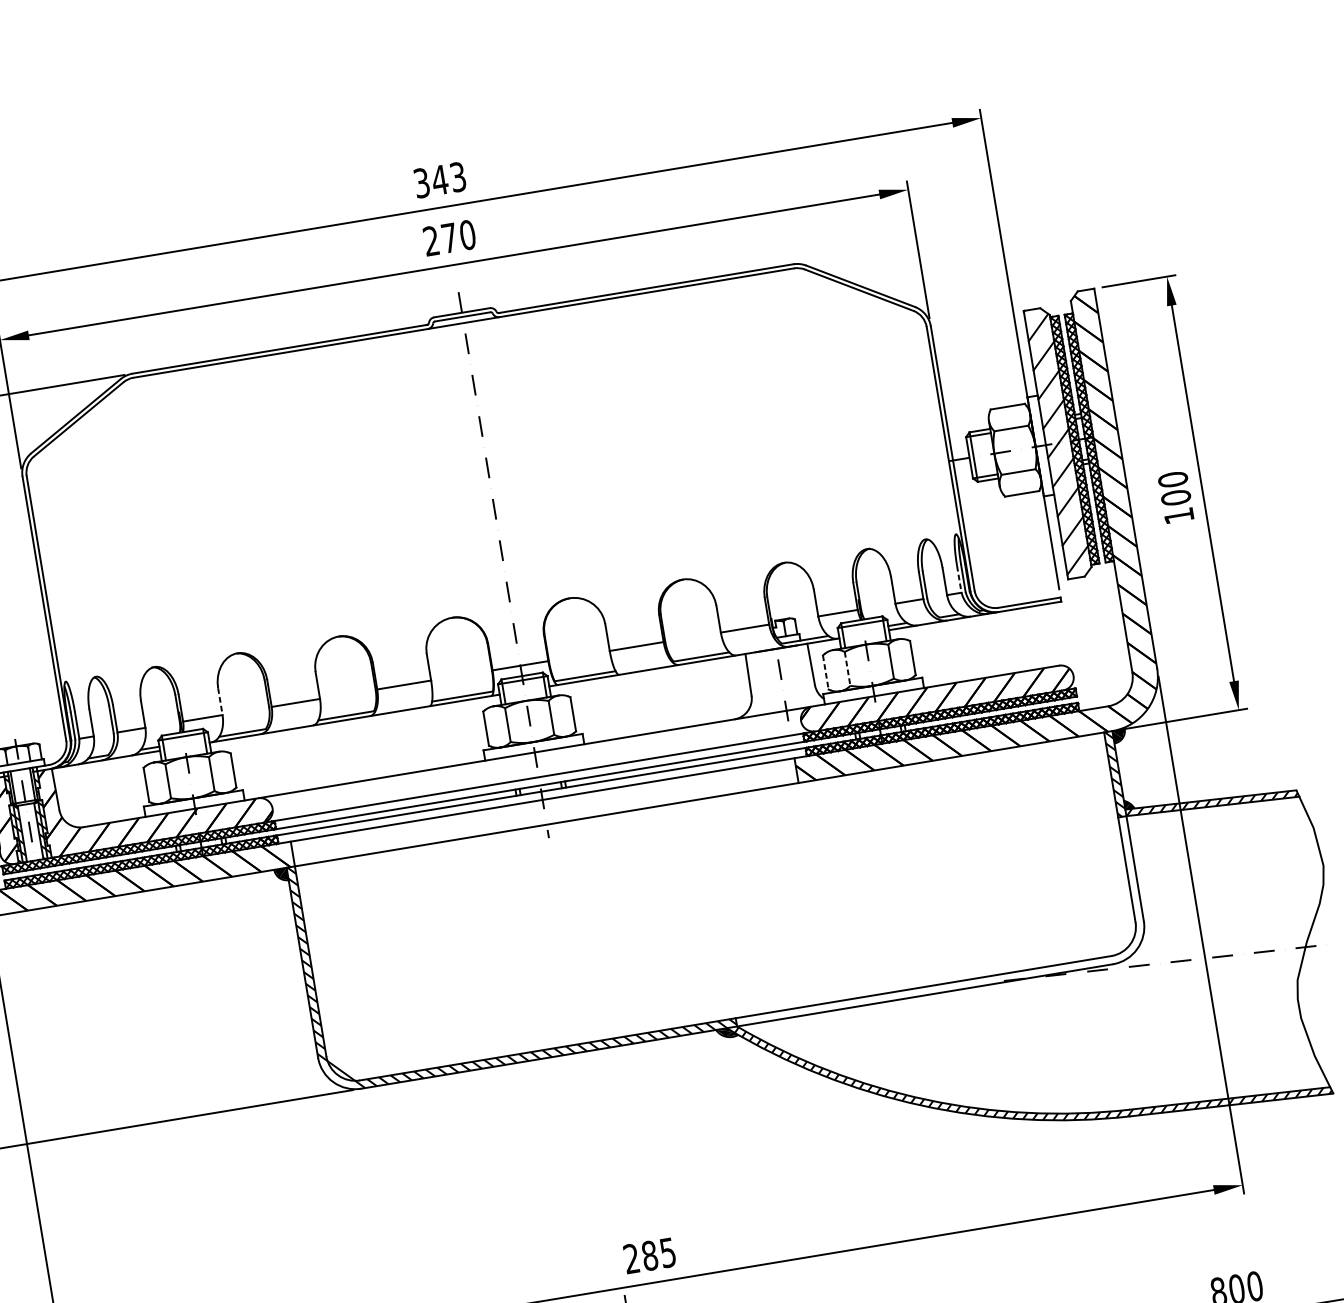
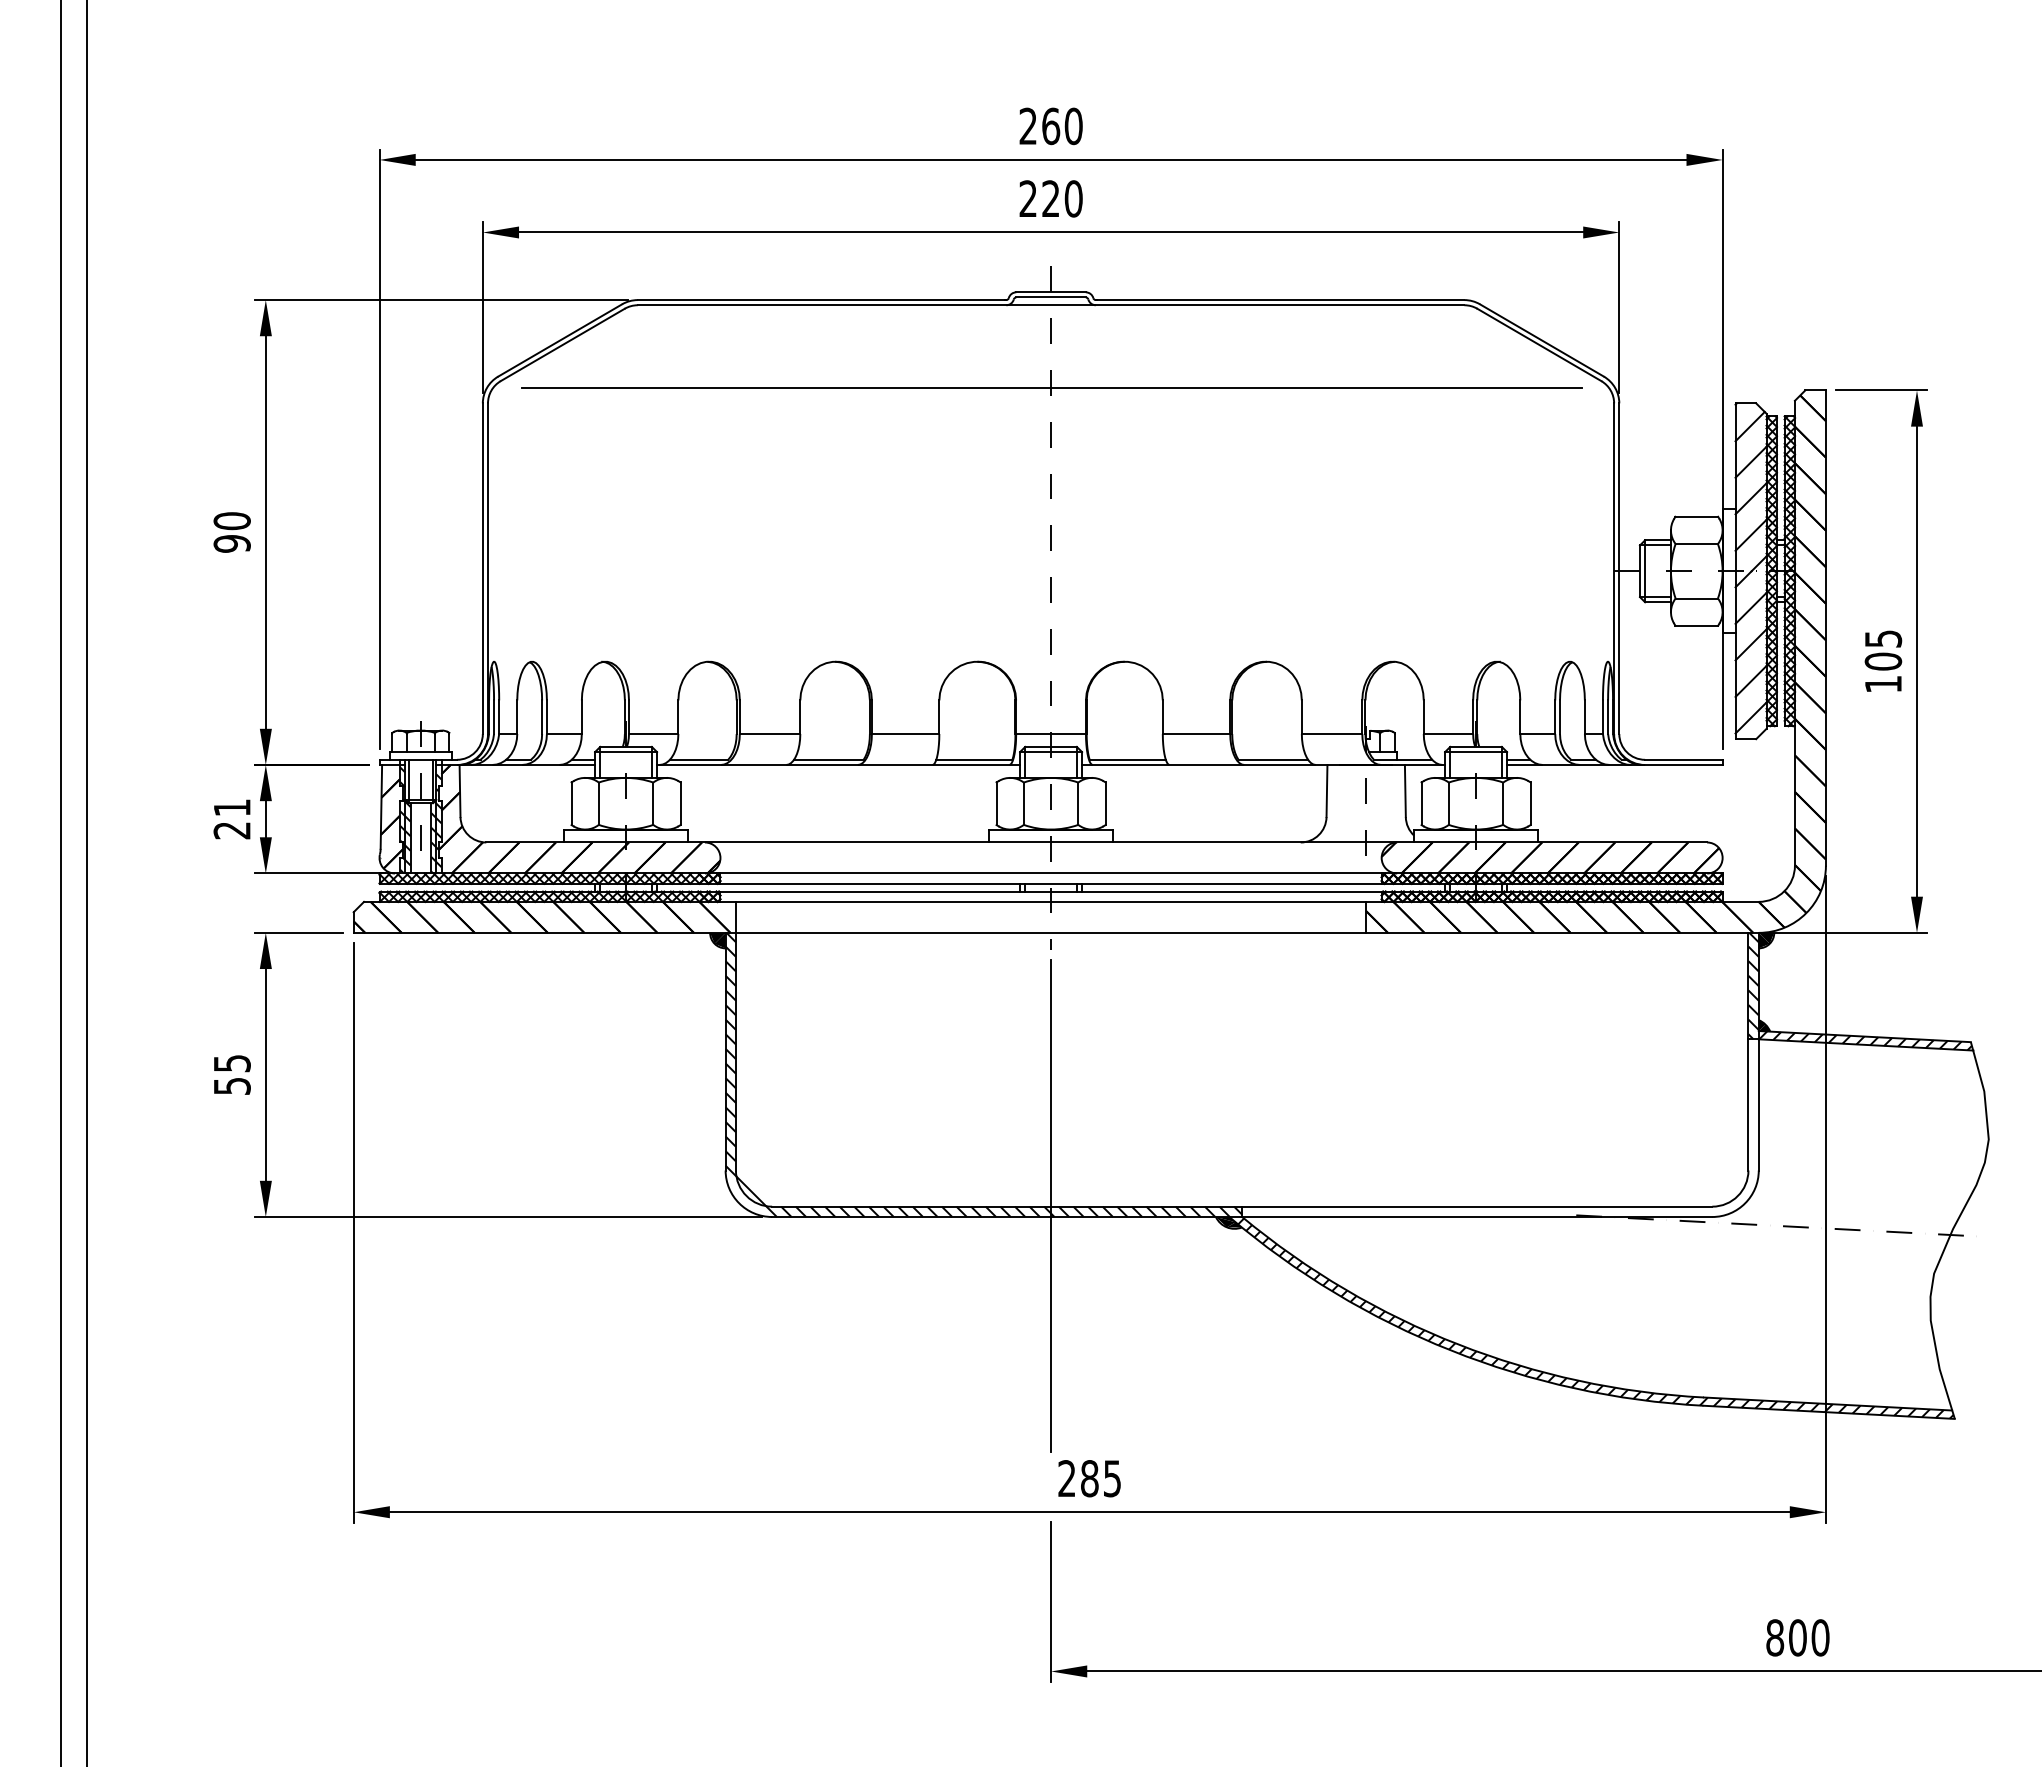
text: (439, 180) -> (1050, 126), 343 -> 260
text: (449, 237) -> (1050, 198), 270 -> 220
line: (475, 388) -> (1052, 387), added
text: (1173, 479) -> (1883, 638), 100 -> 105
line: (958, 579) -> (1602, 717), dashed -> solid
line: (847, 669) -> (1448, 804), dashed -> solid
line: (825, 673) -> (1421, 804), dashed -> solid
line: (220, 701) -> (678, 717), dashed -> solid
line: (583, 1042) -> (1051, 1205), added

